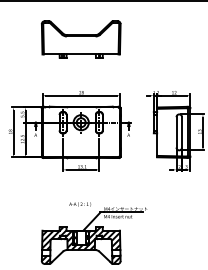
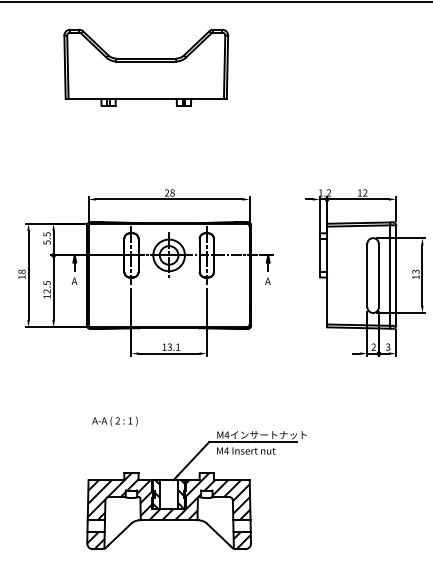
part: (80, 39) -> (144, 67), moved
text: (80, 204) -> (115, 421), moved

